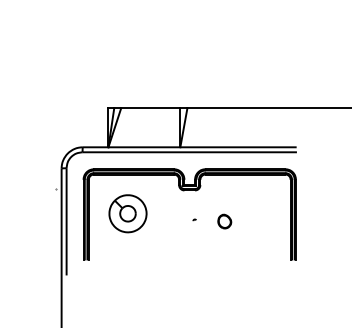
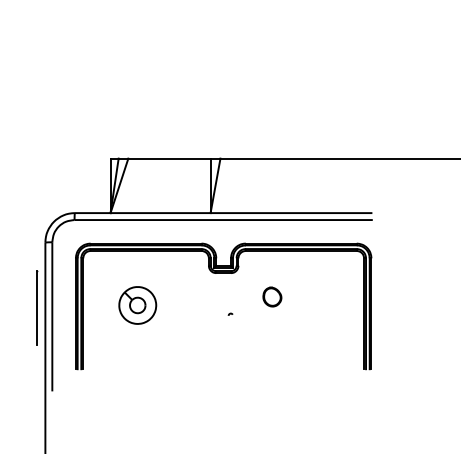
part: (127, 213) -> (137, 305), size x0.71
line: (55, 215) -> (36, 307), added
part: (224, 221) -> (272, 296), moved

